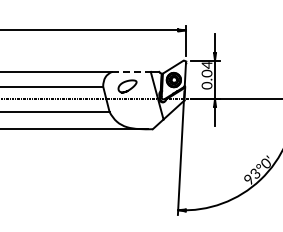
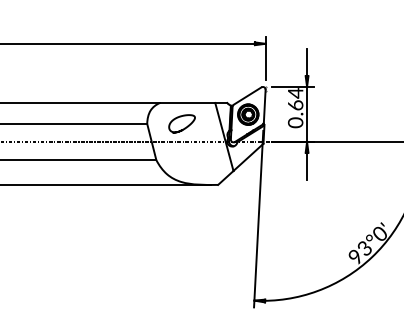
line: (131, 71) -> (187, 102), dashed -> solid
text: (206, 73) -> (294, 105), 0.04 -> 0.64

